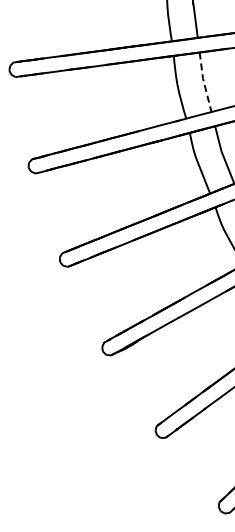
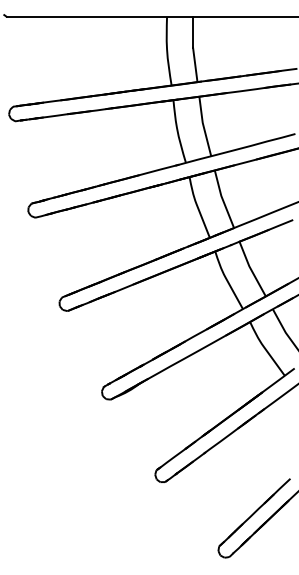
line: (203, 82) -> (203, 126), dashed -> solid

